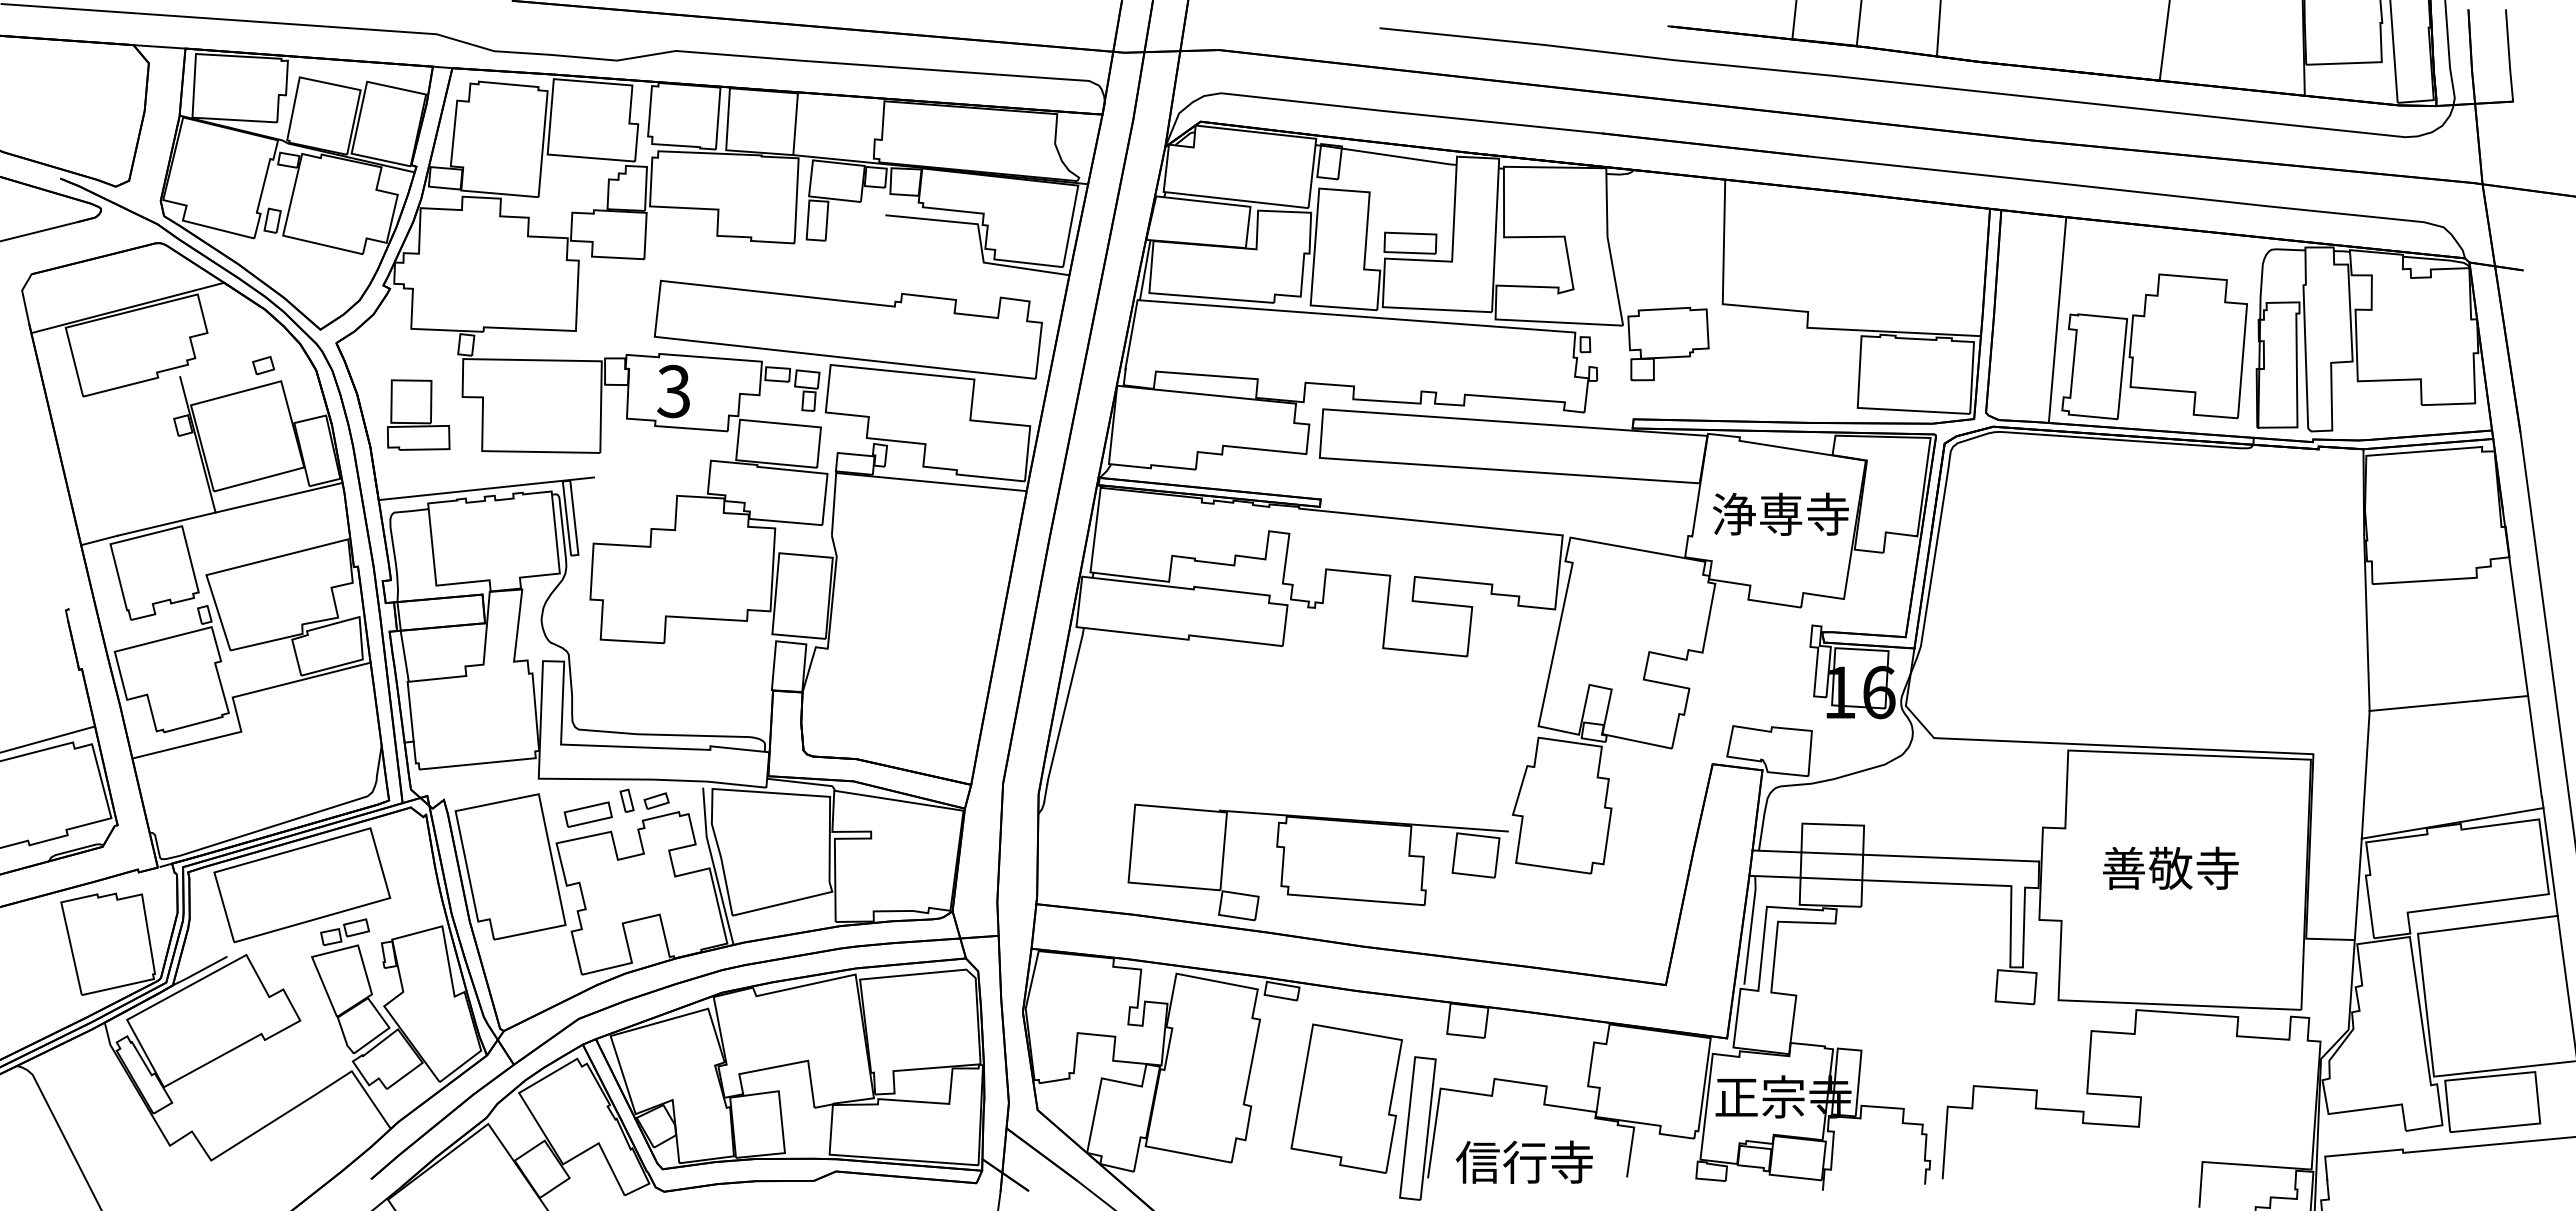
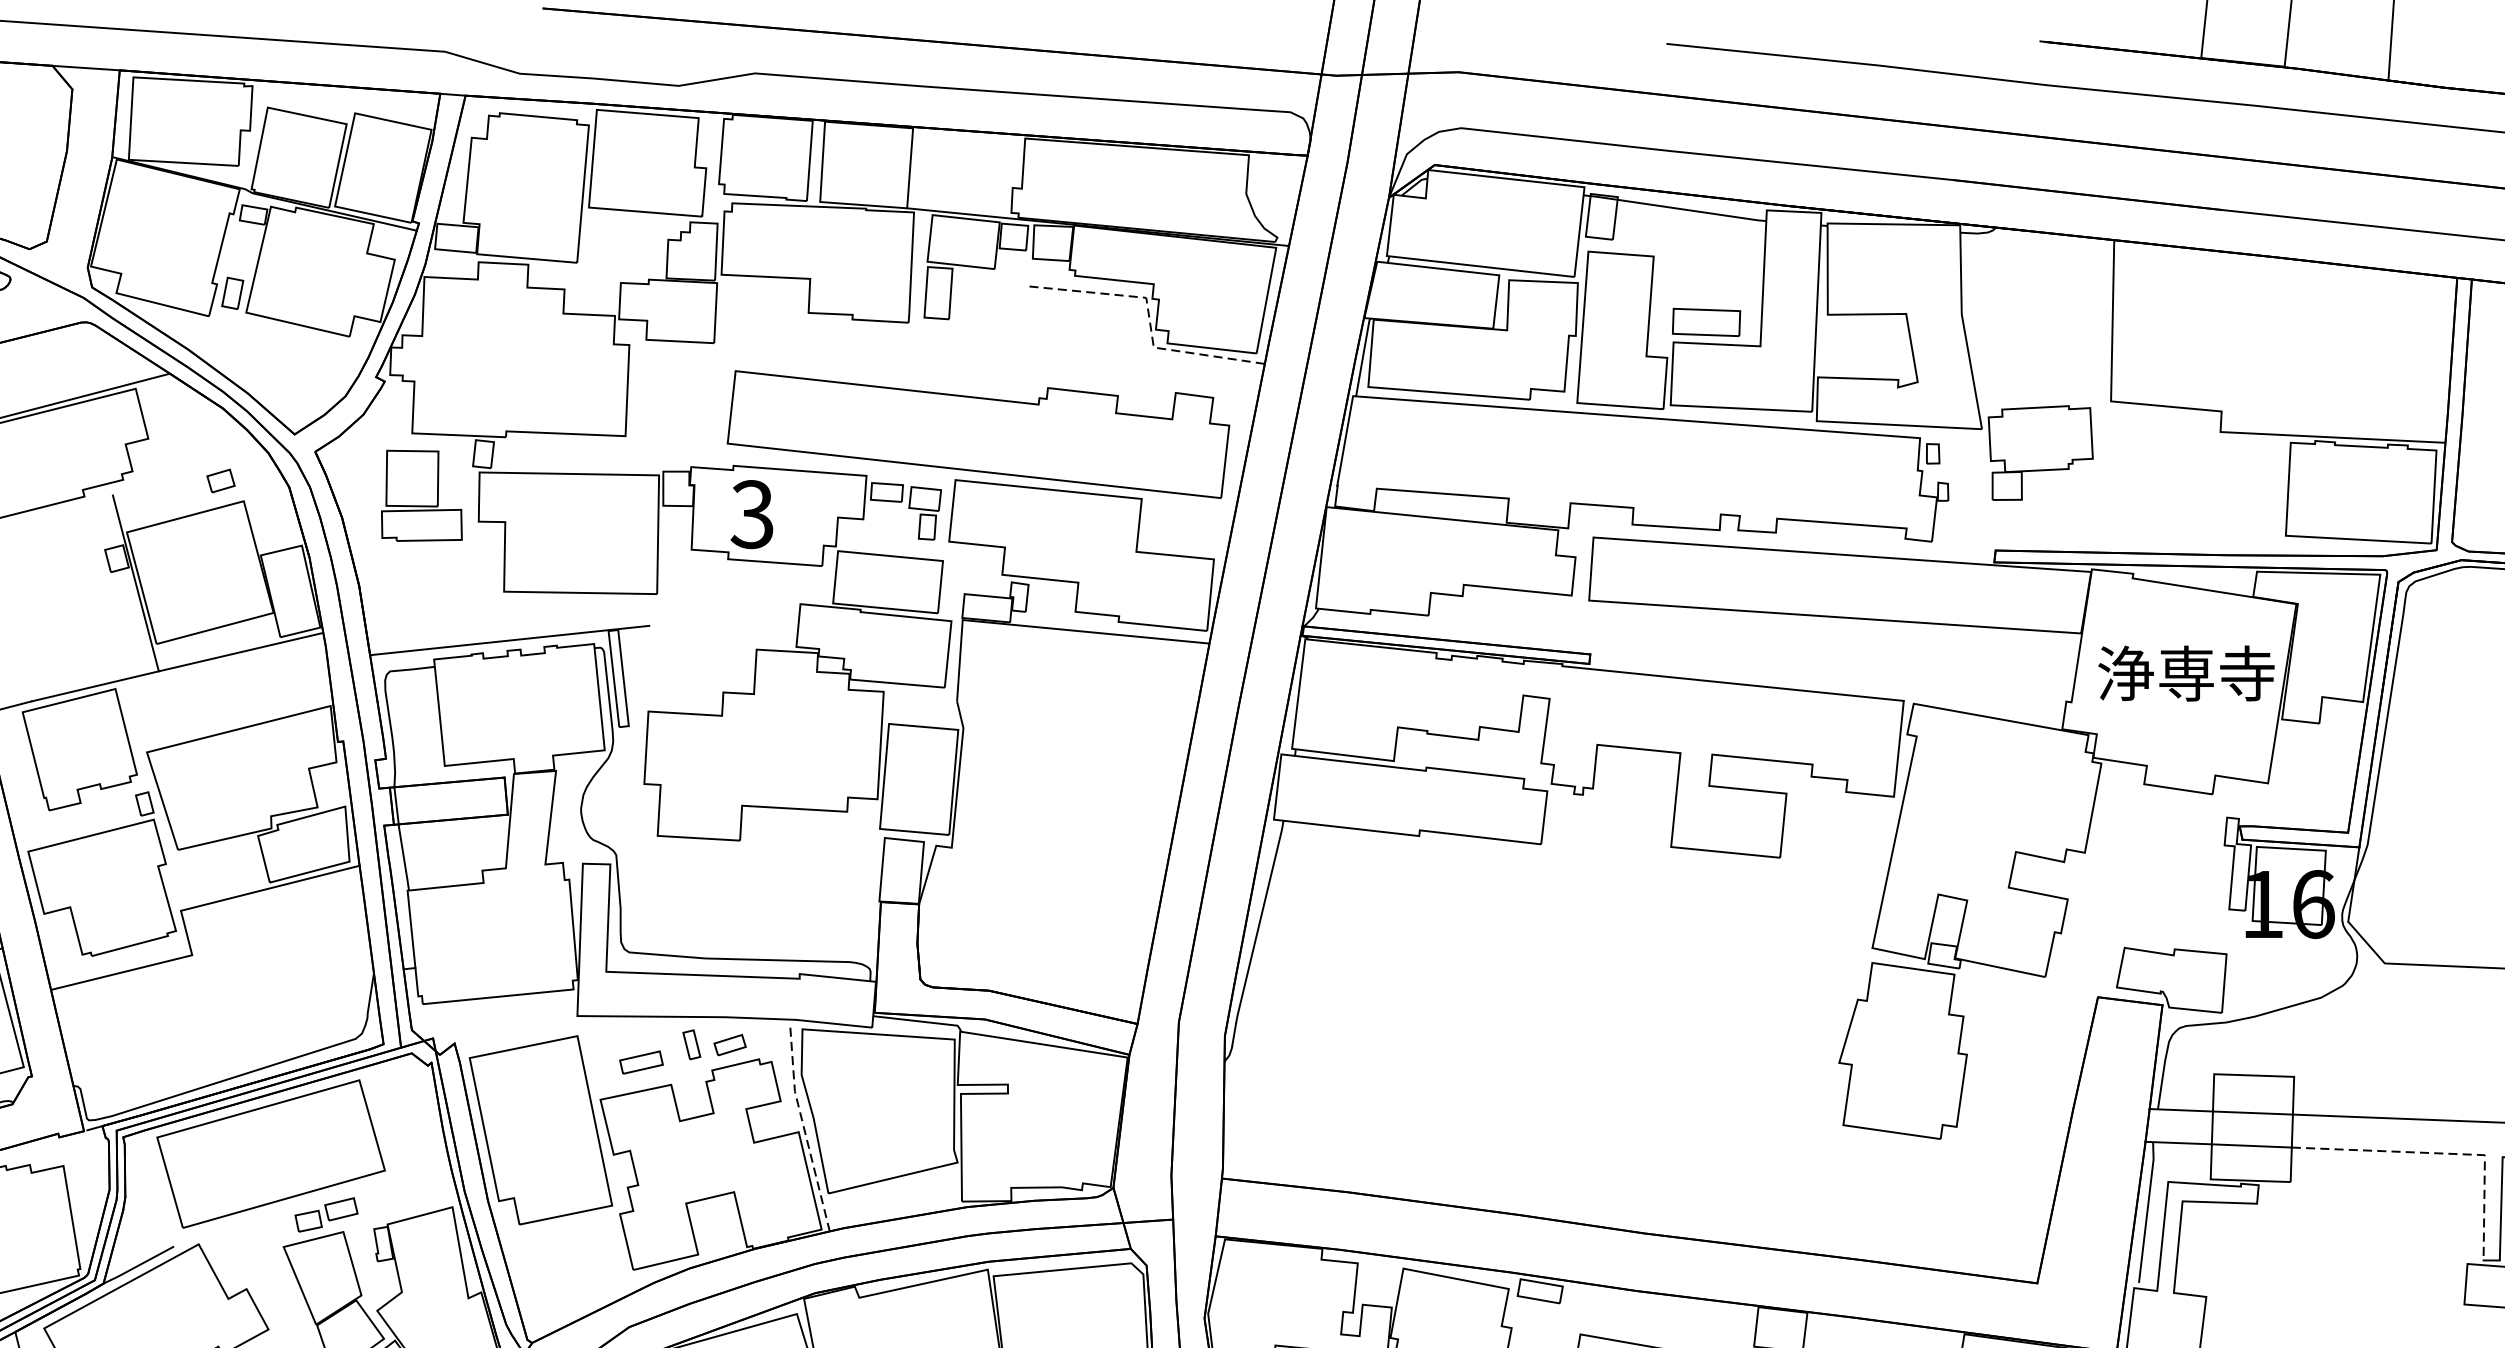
line: (980, 239) -> (1149, 317), solid -> dashed
part: (418, 414) -> (421, 495), moved
part: (587, 814) -> (640, 1062), size x0.7
part: (1317, 862) -> (1586, 1124), removed
line: (714, 866) -> (805, 1129), solid -> dashed
line: (1978, 884) -> (2442, 1153), solid -> dashed

